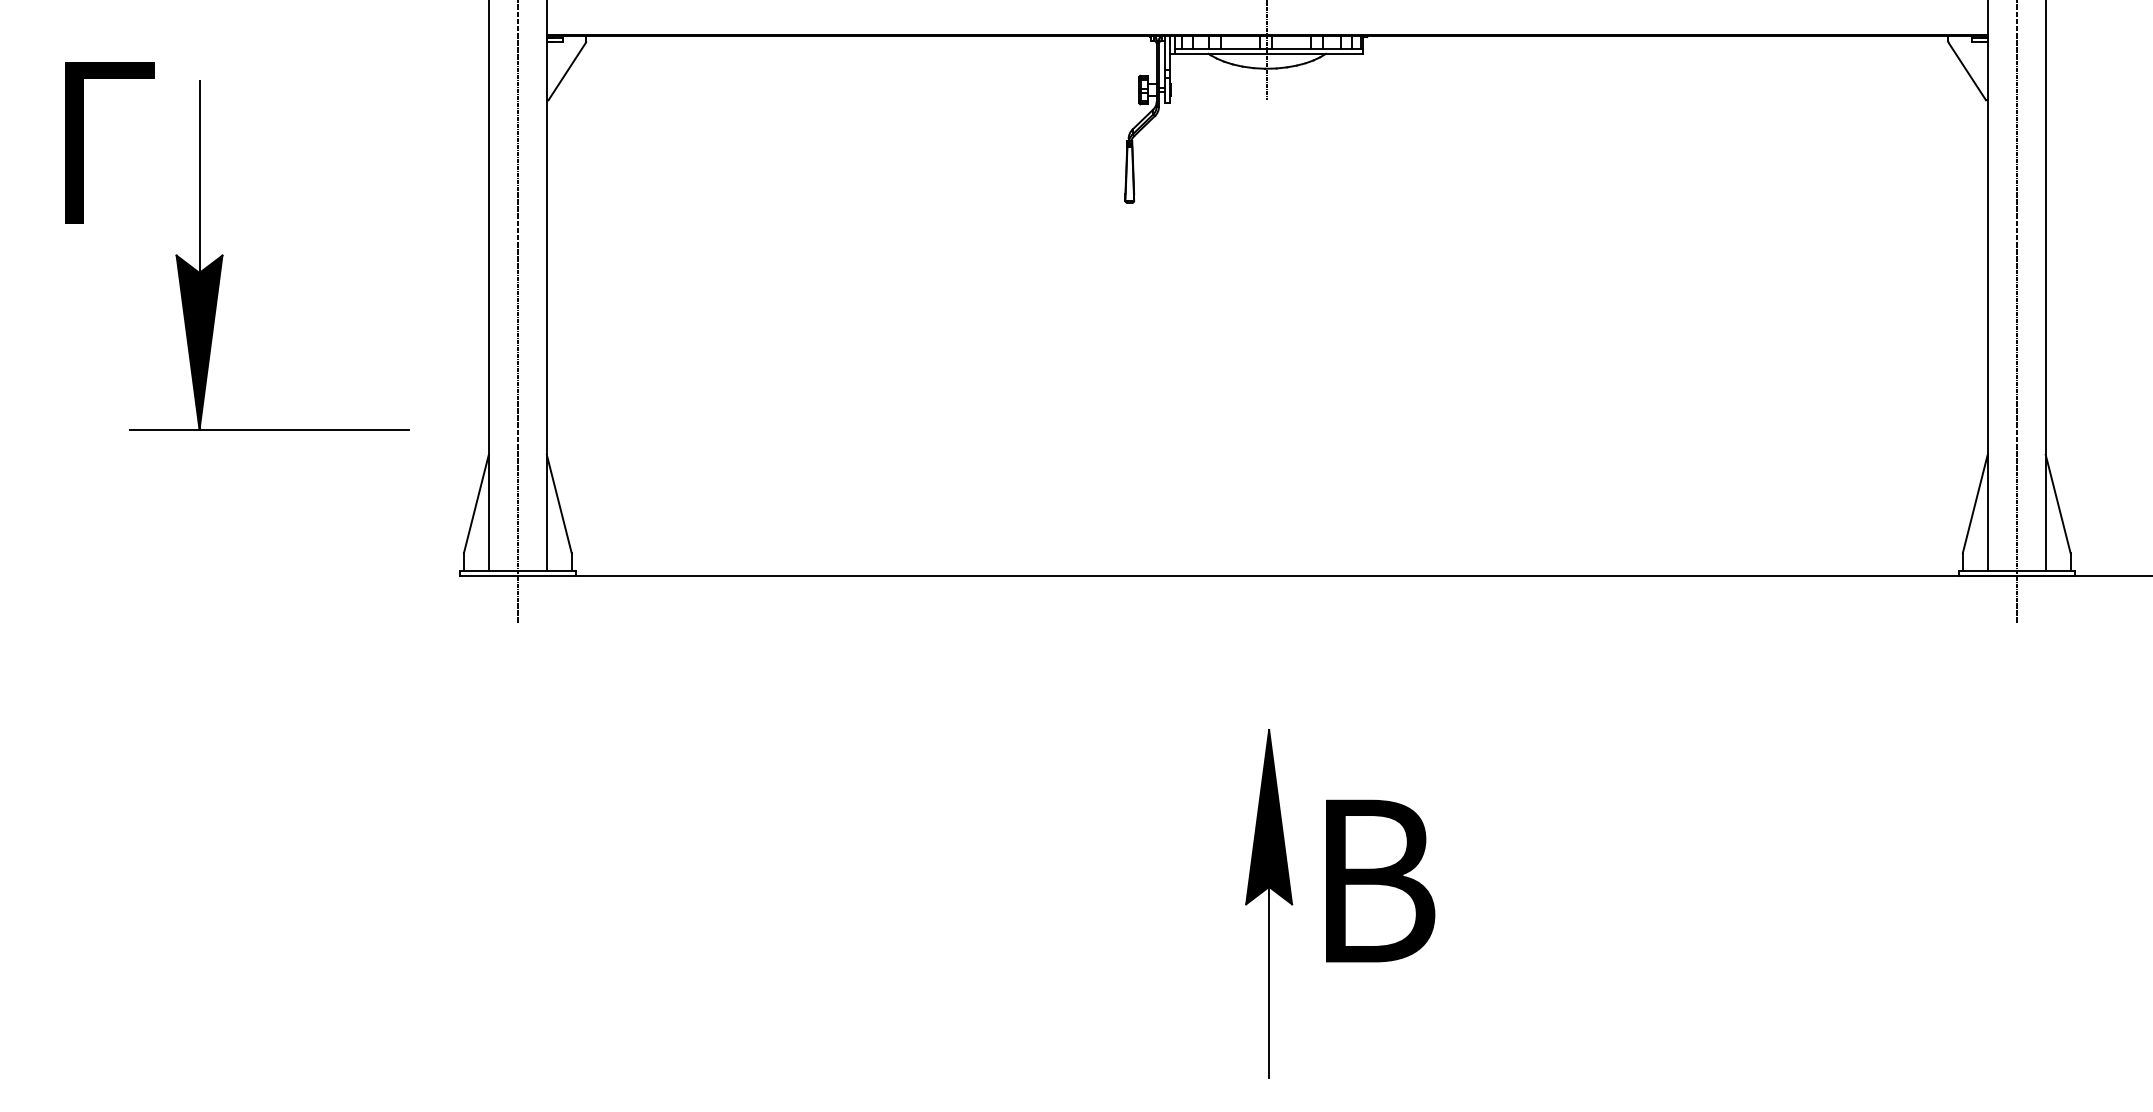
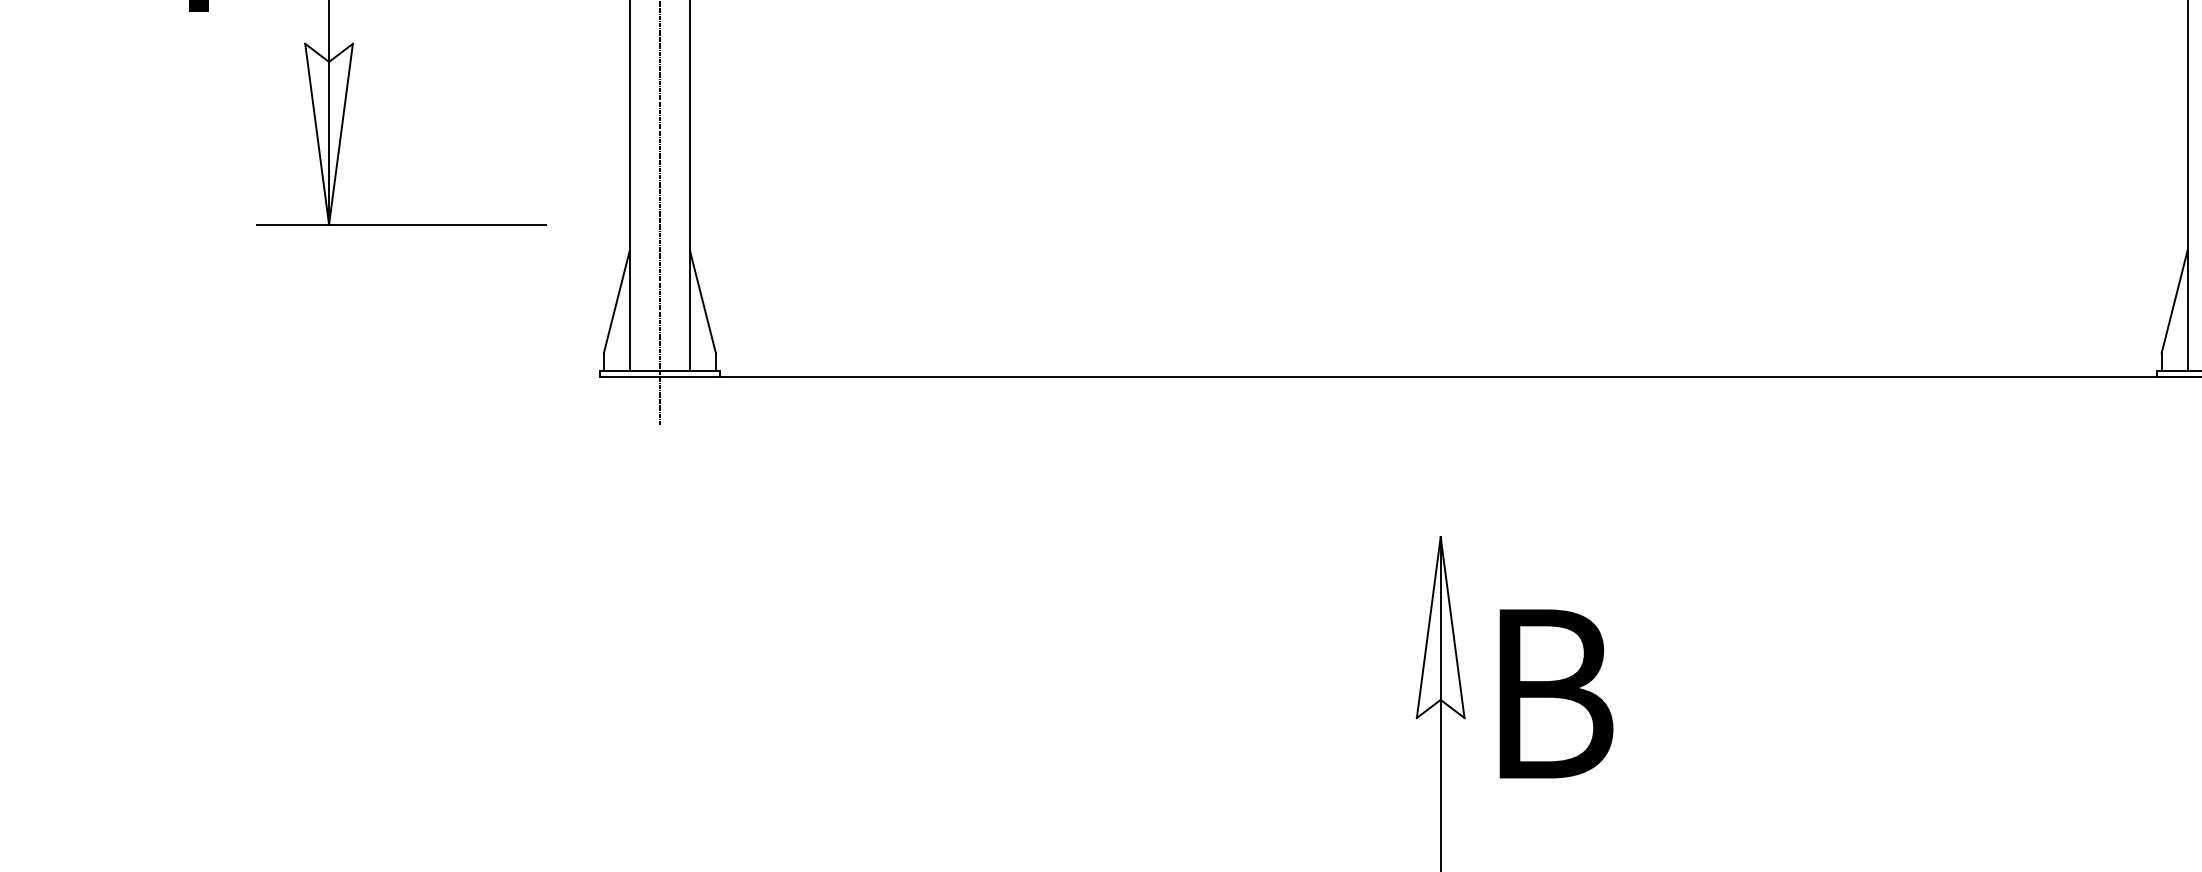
fill: (199, 342) -> (329, 134), removed
fill: (1269, 817) -> (1441, 627), removed

